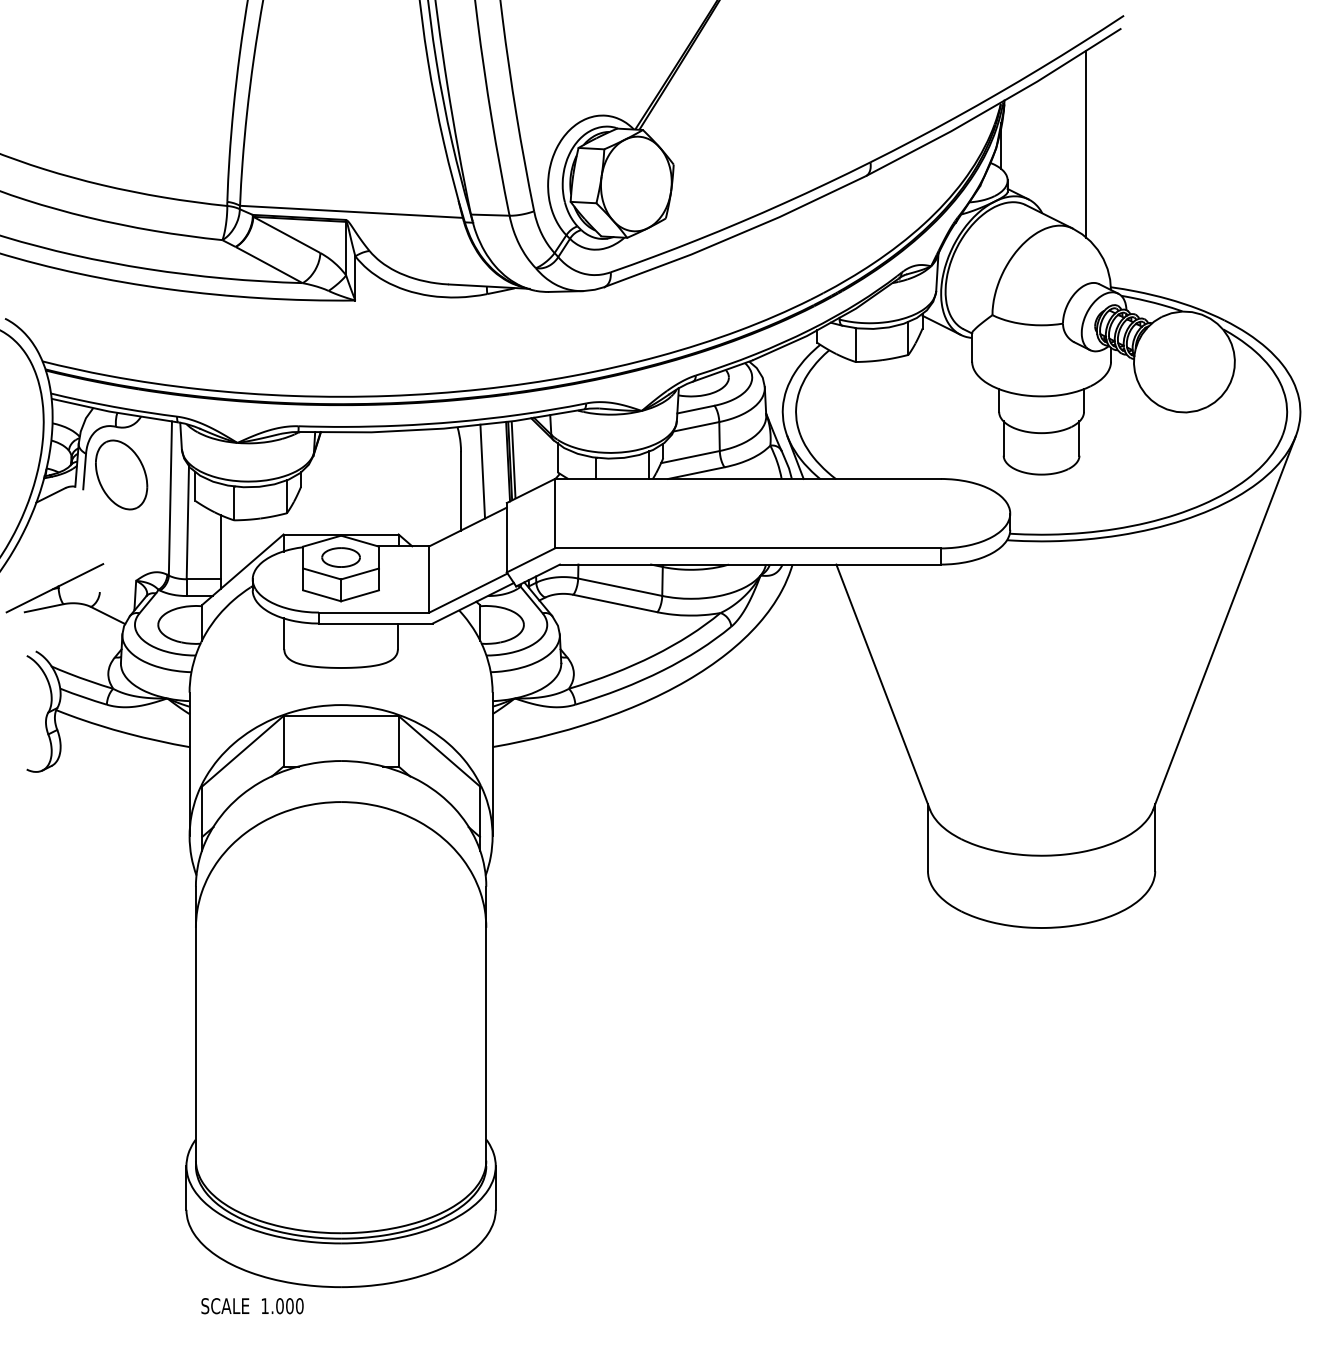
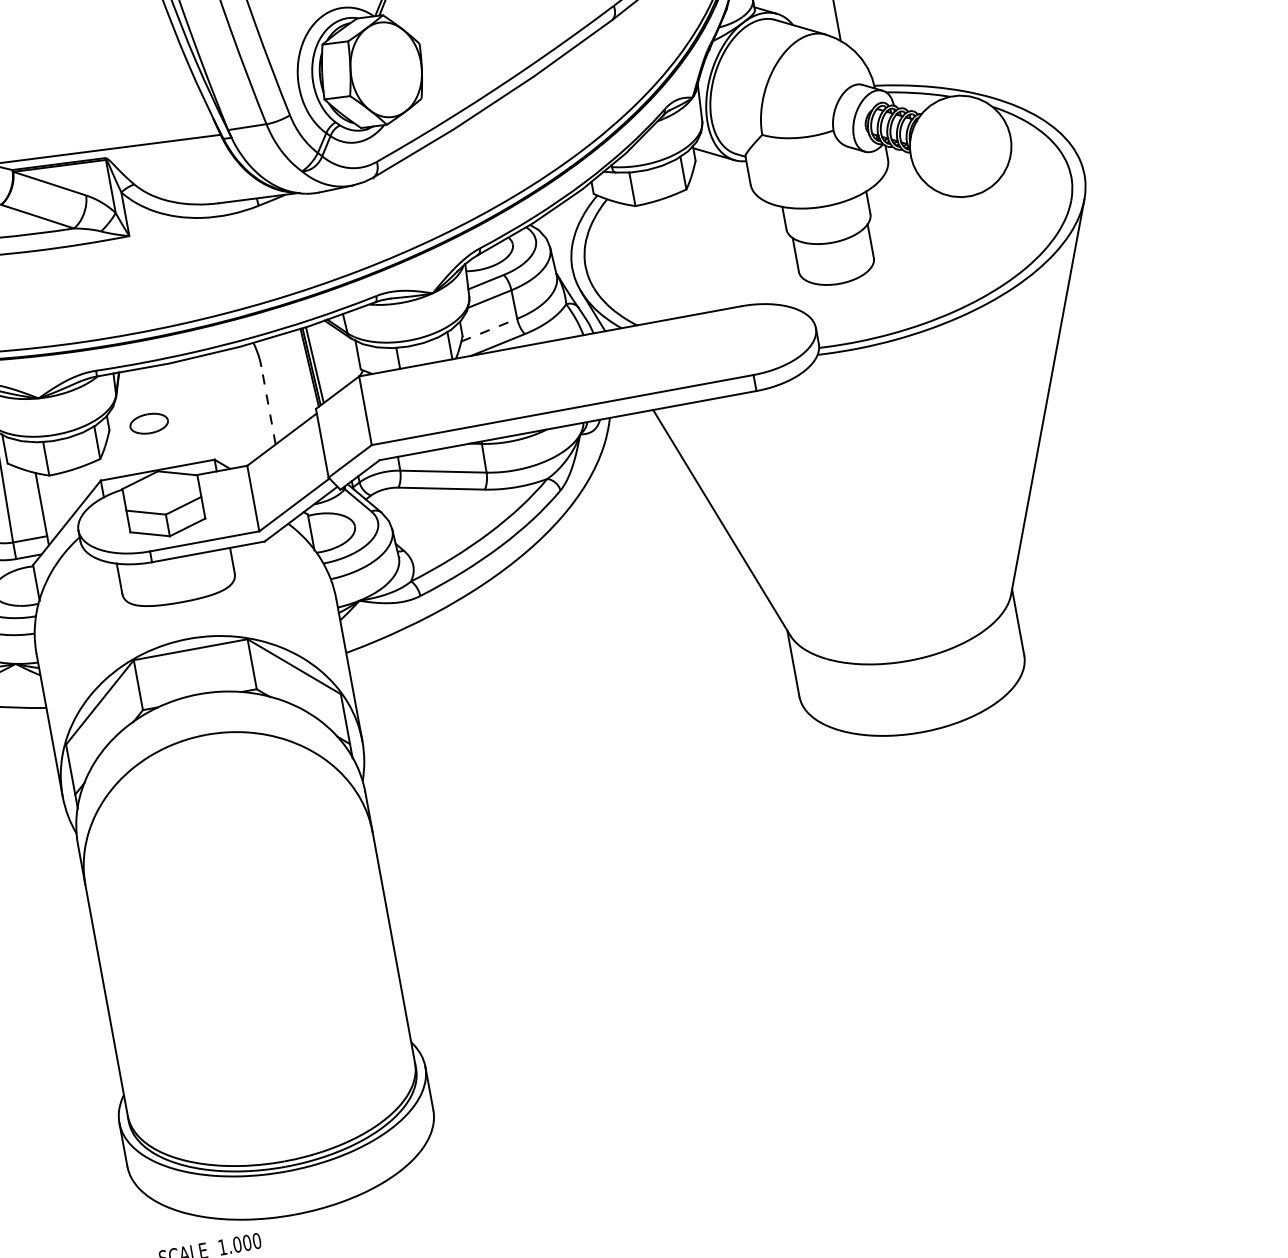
line: (690, 457) -> (489, 330), solid -> dashed
line: (482, 471) -> (286, 382), removed
line: (461, 490) -> (268, 404), solid -> dashed
part: (340, 557) -> (148, 423), moved

